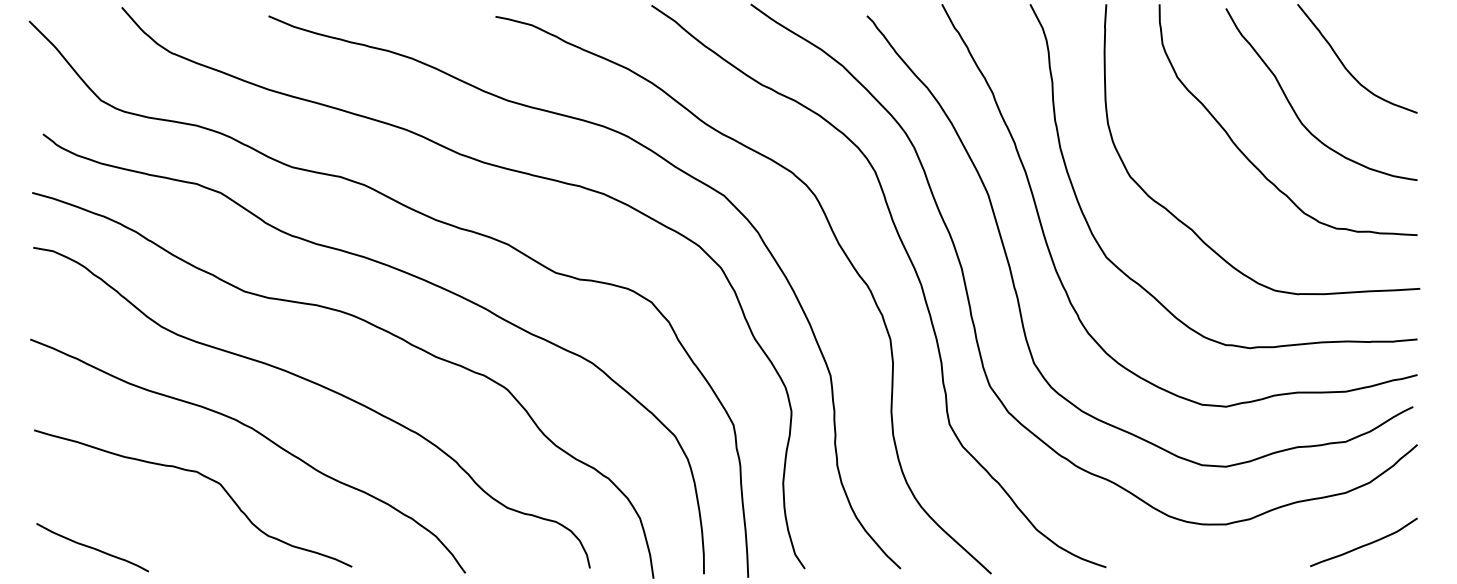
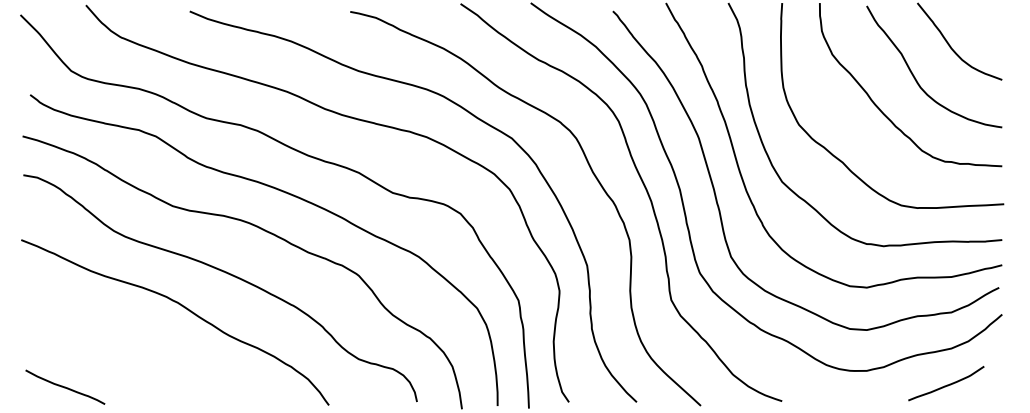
curve: (203, 477) -> (143, 337), removed
curve: (1365, 543) -> (947, 384), moved

